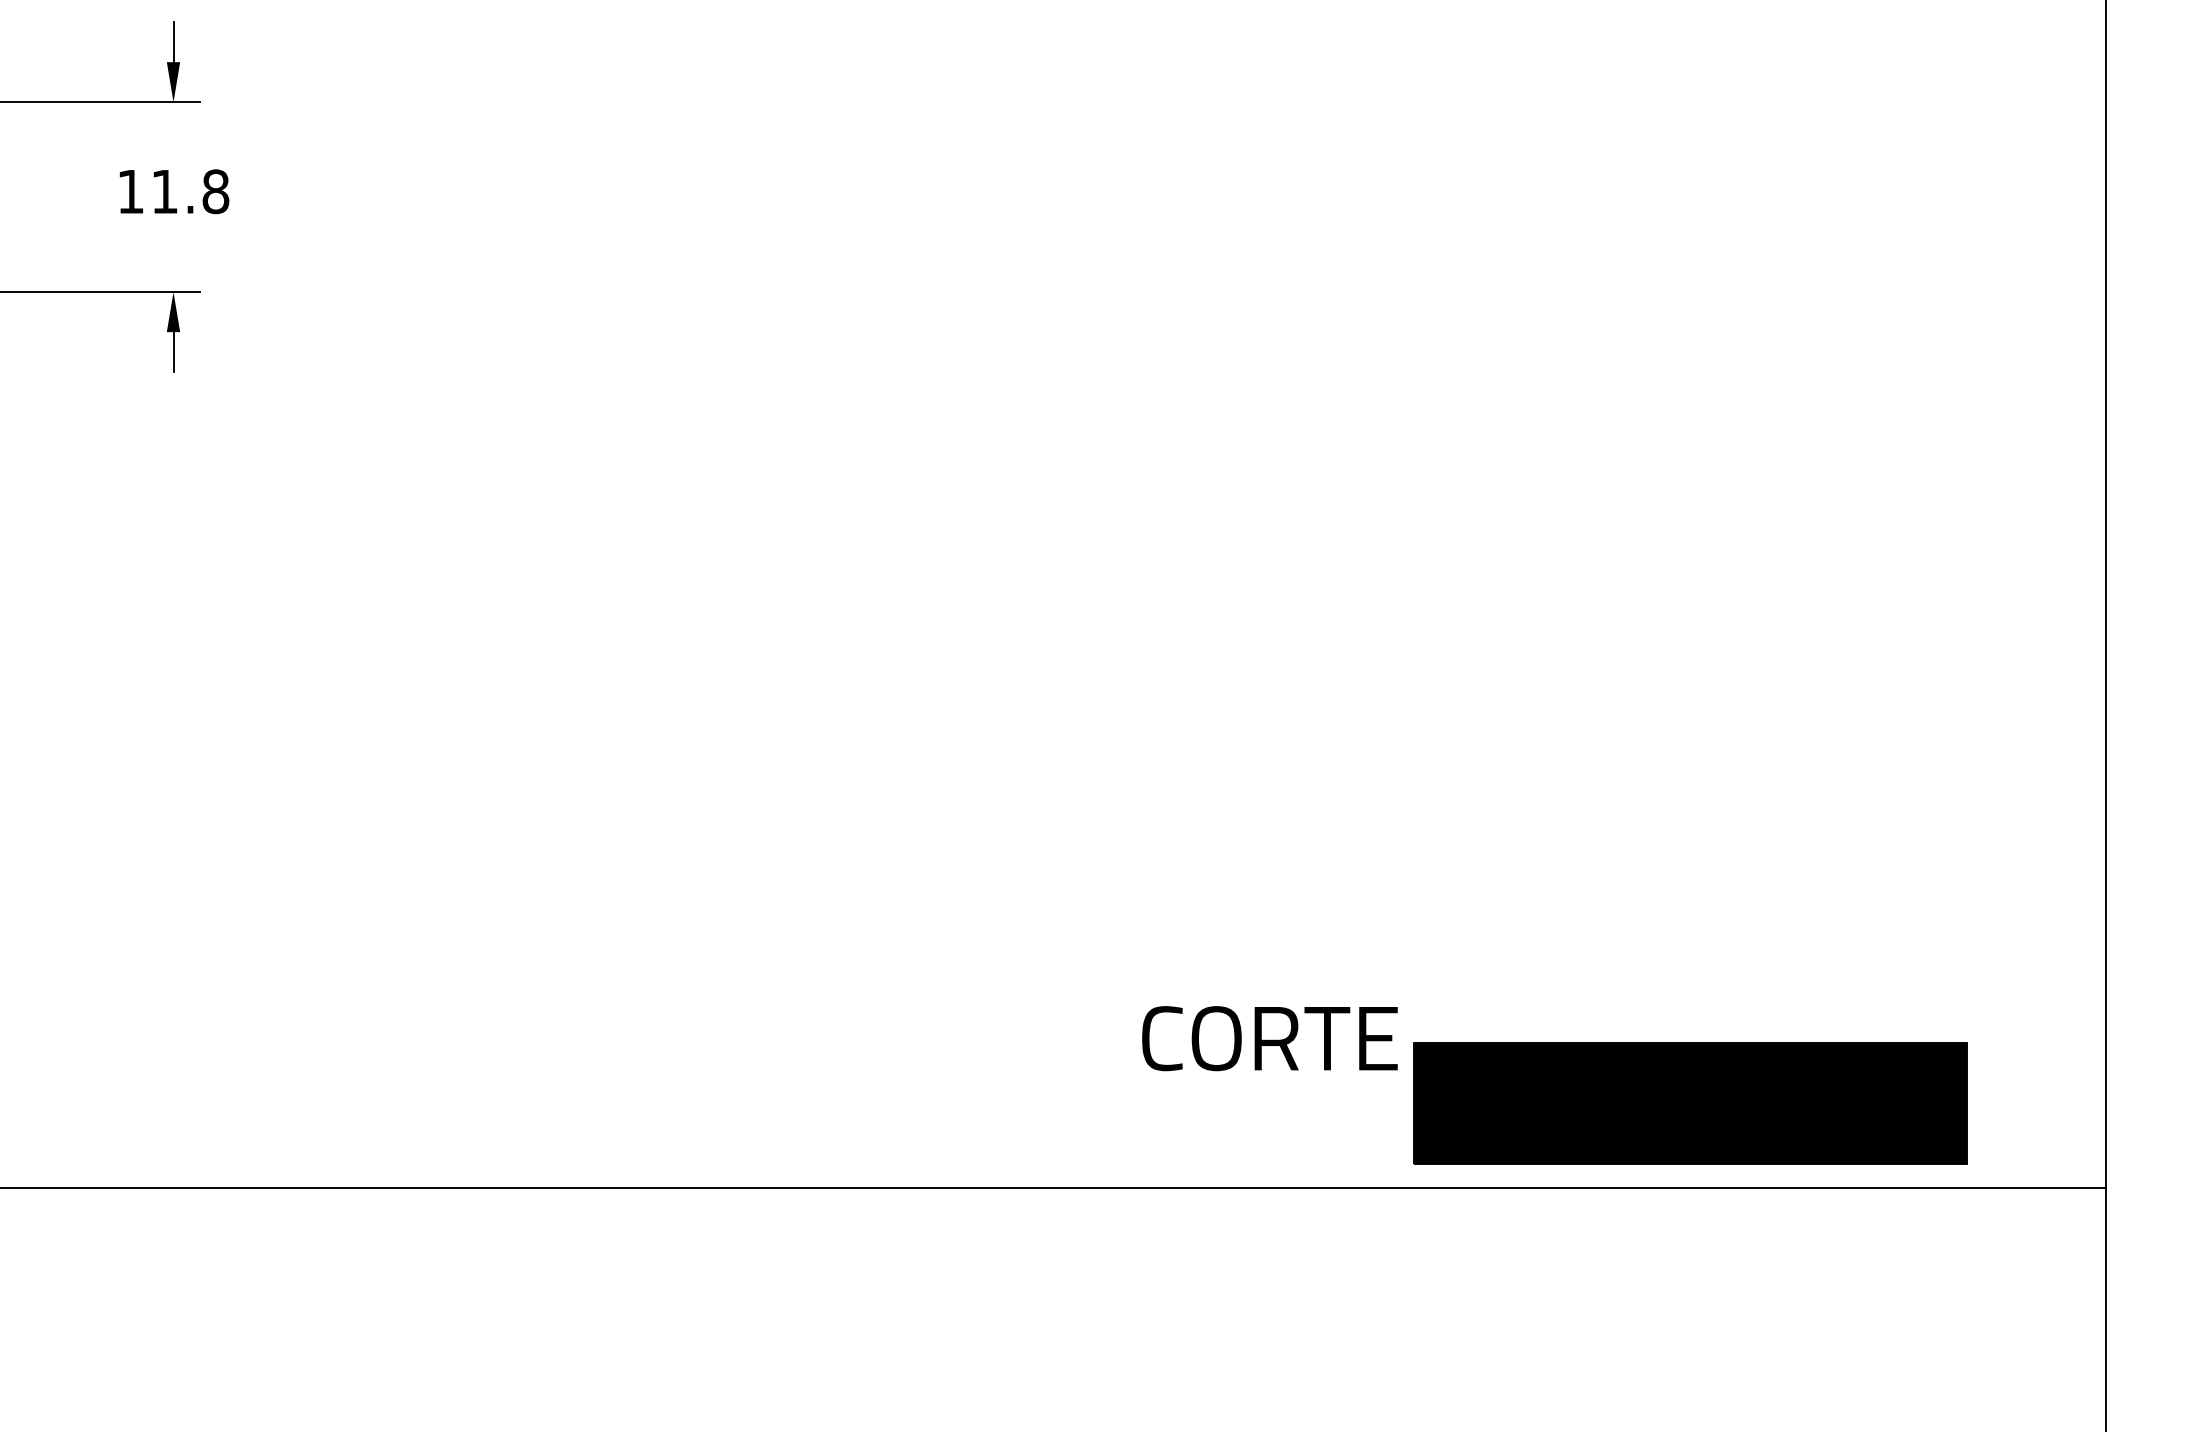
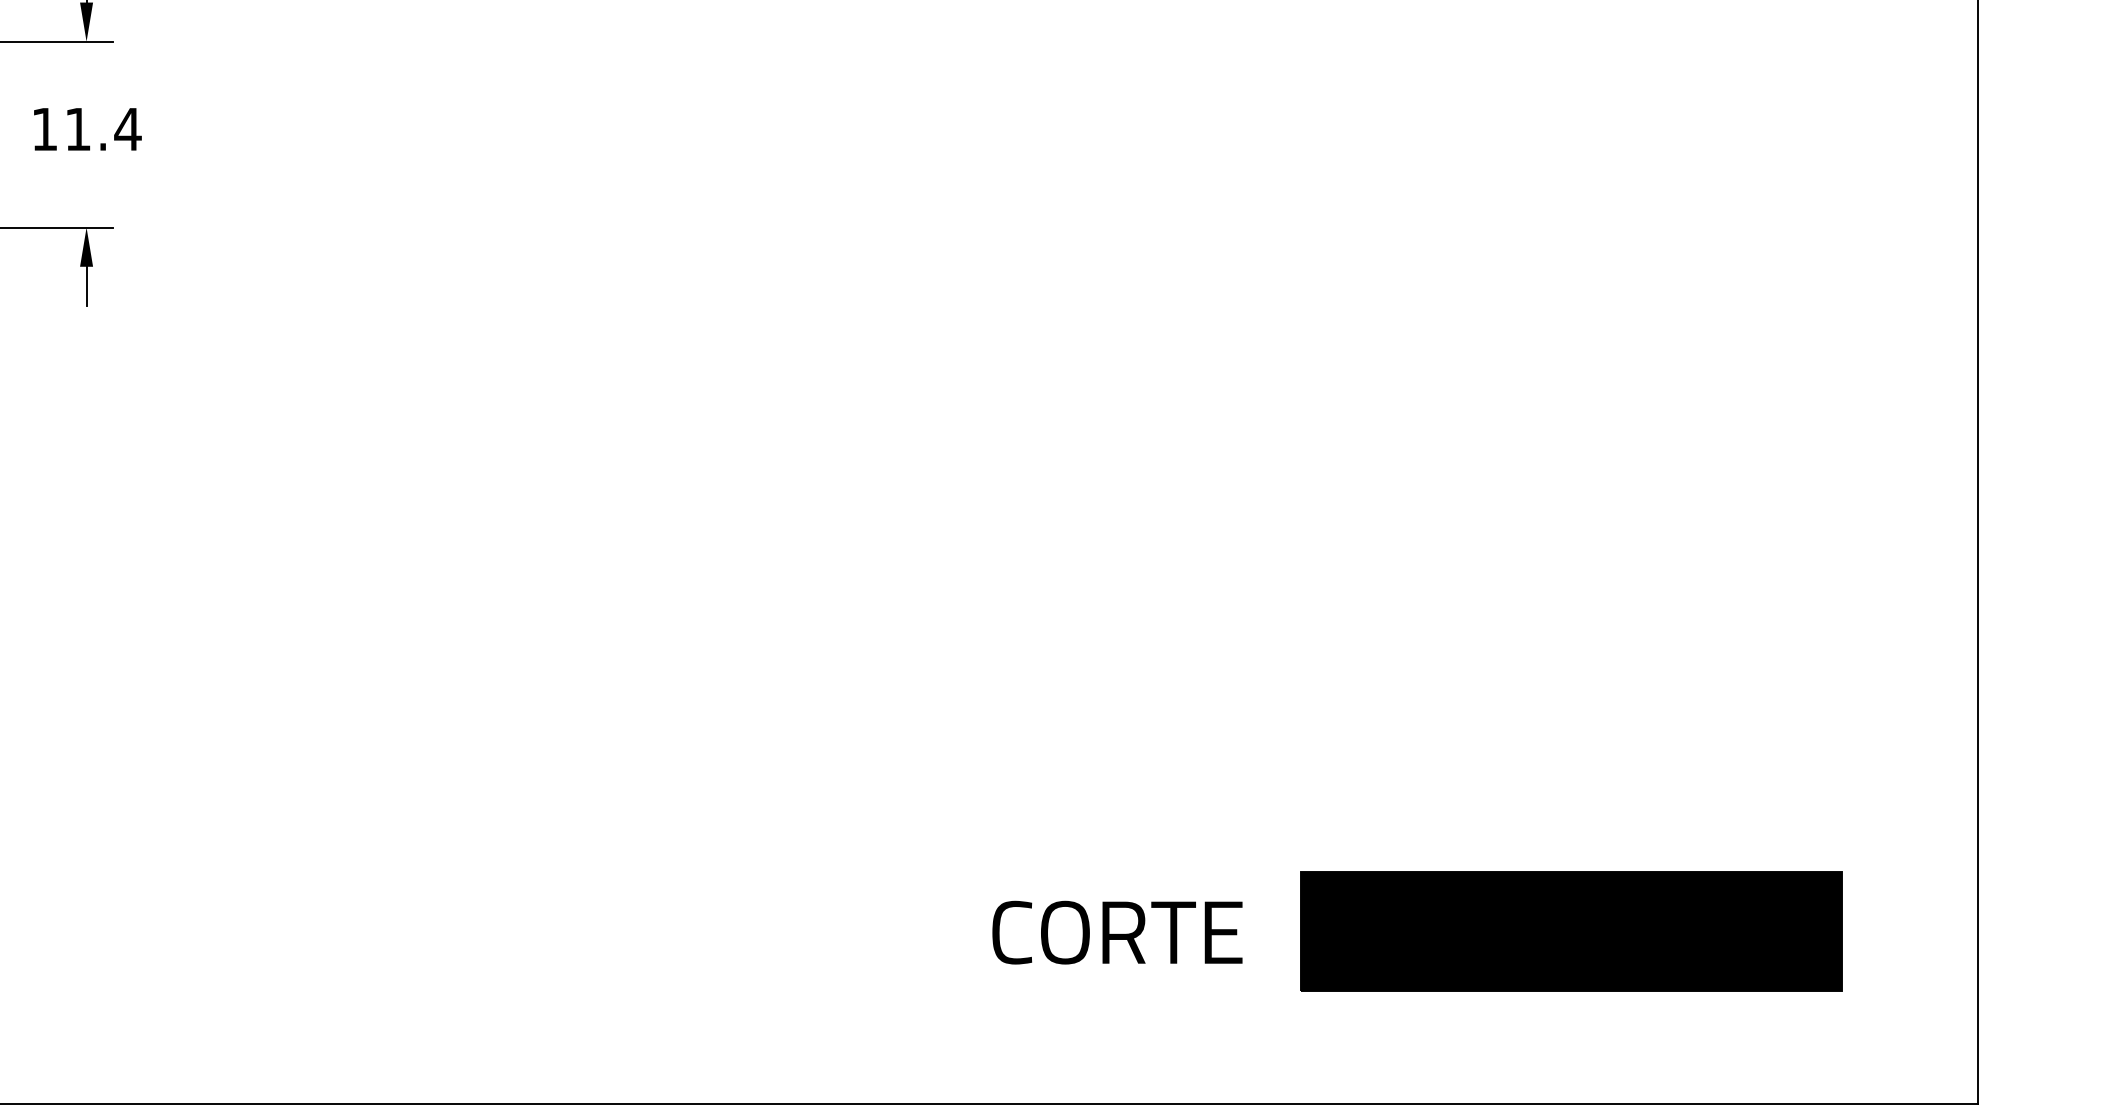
text: (215, 191) -> (127, 129), 11.8 -> 11.4
text: (1269, 1038) -> (1117, 932), moved
part: (1690, 1103) -> (1571, 931), moved

